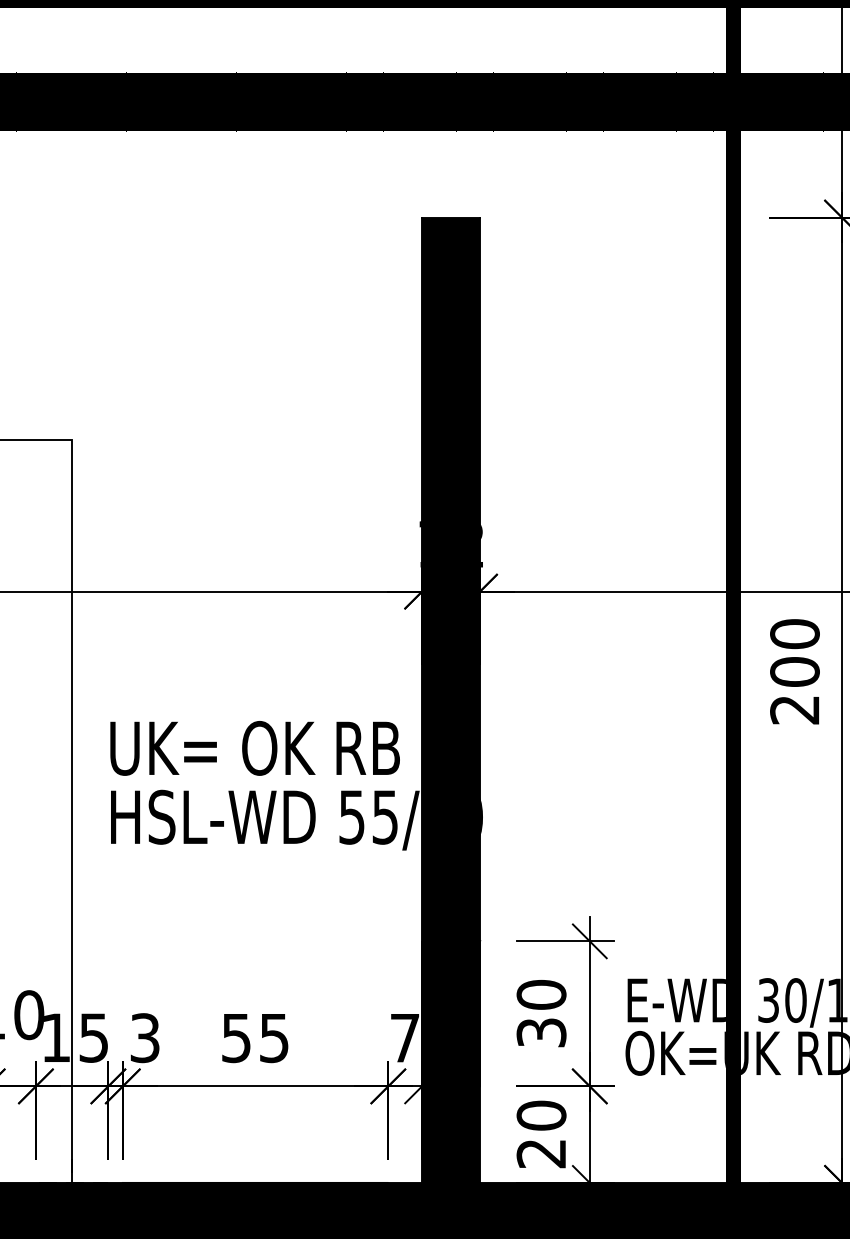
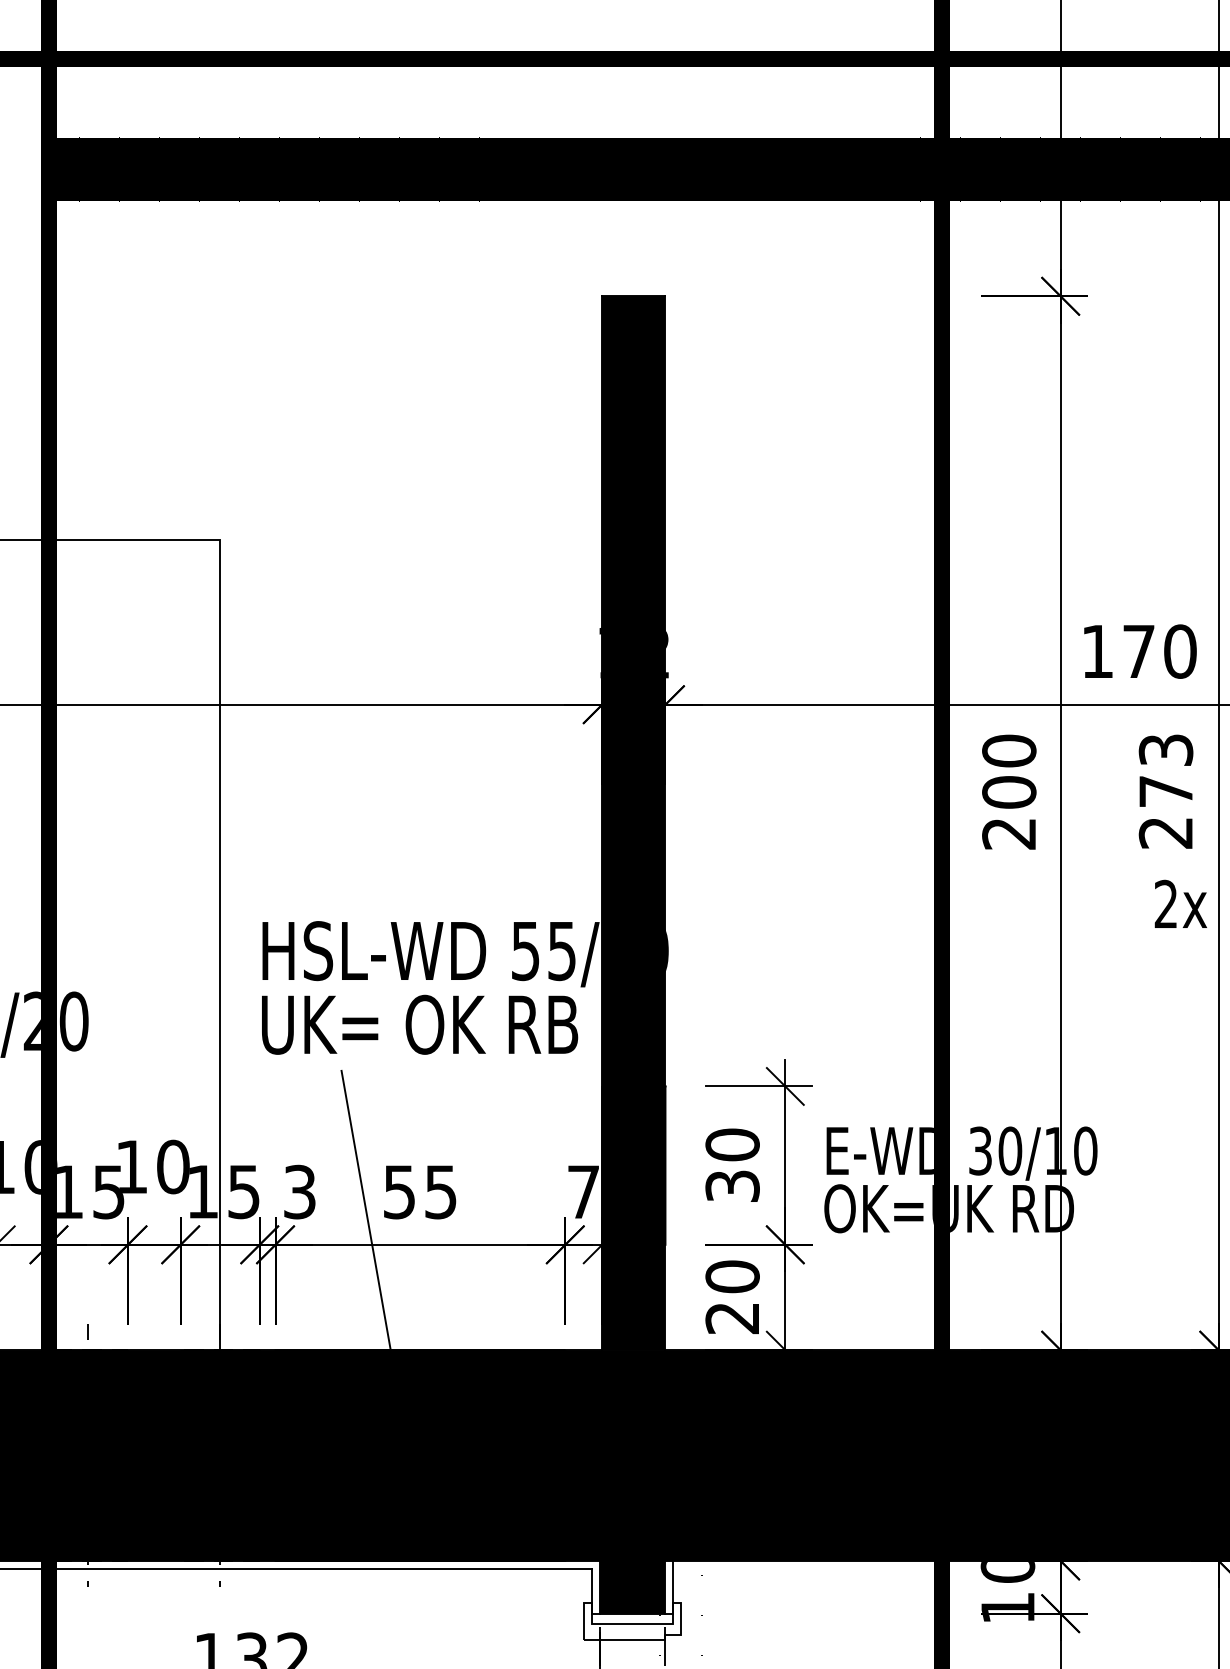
text: (255, 748) -> (420, 1024), moved
line: (205, 1054) -> (365, 1210), added

